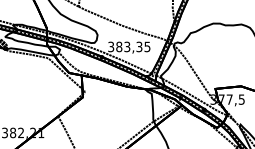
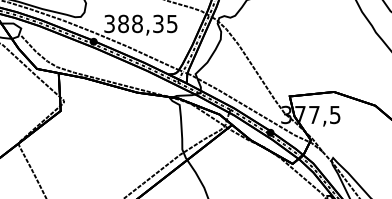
text: (127, 46) -> (137, 23), 383,35 -> 388,35

